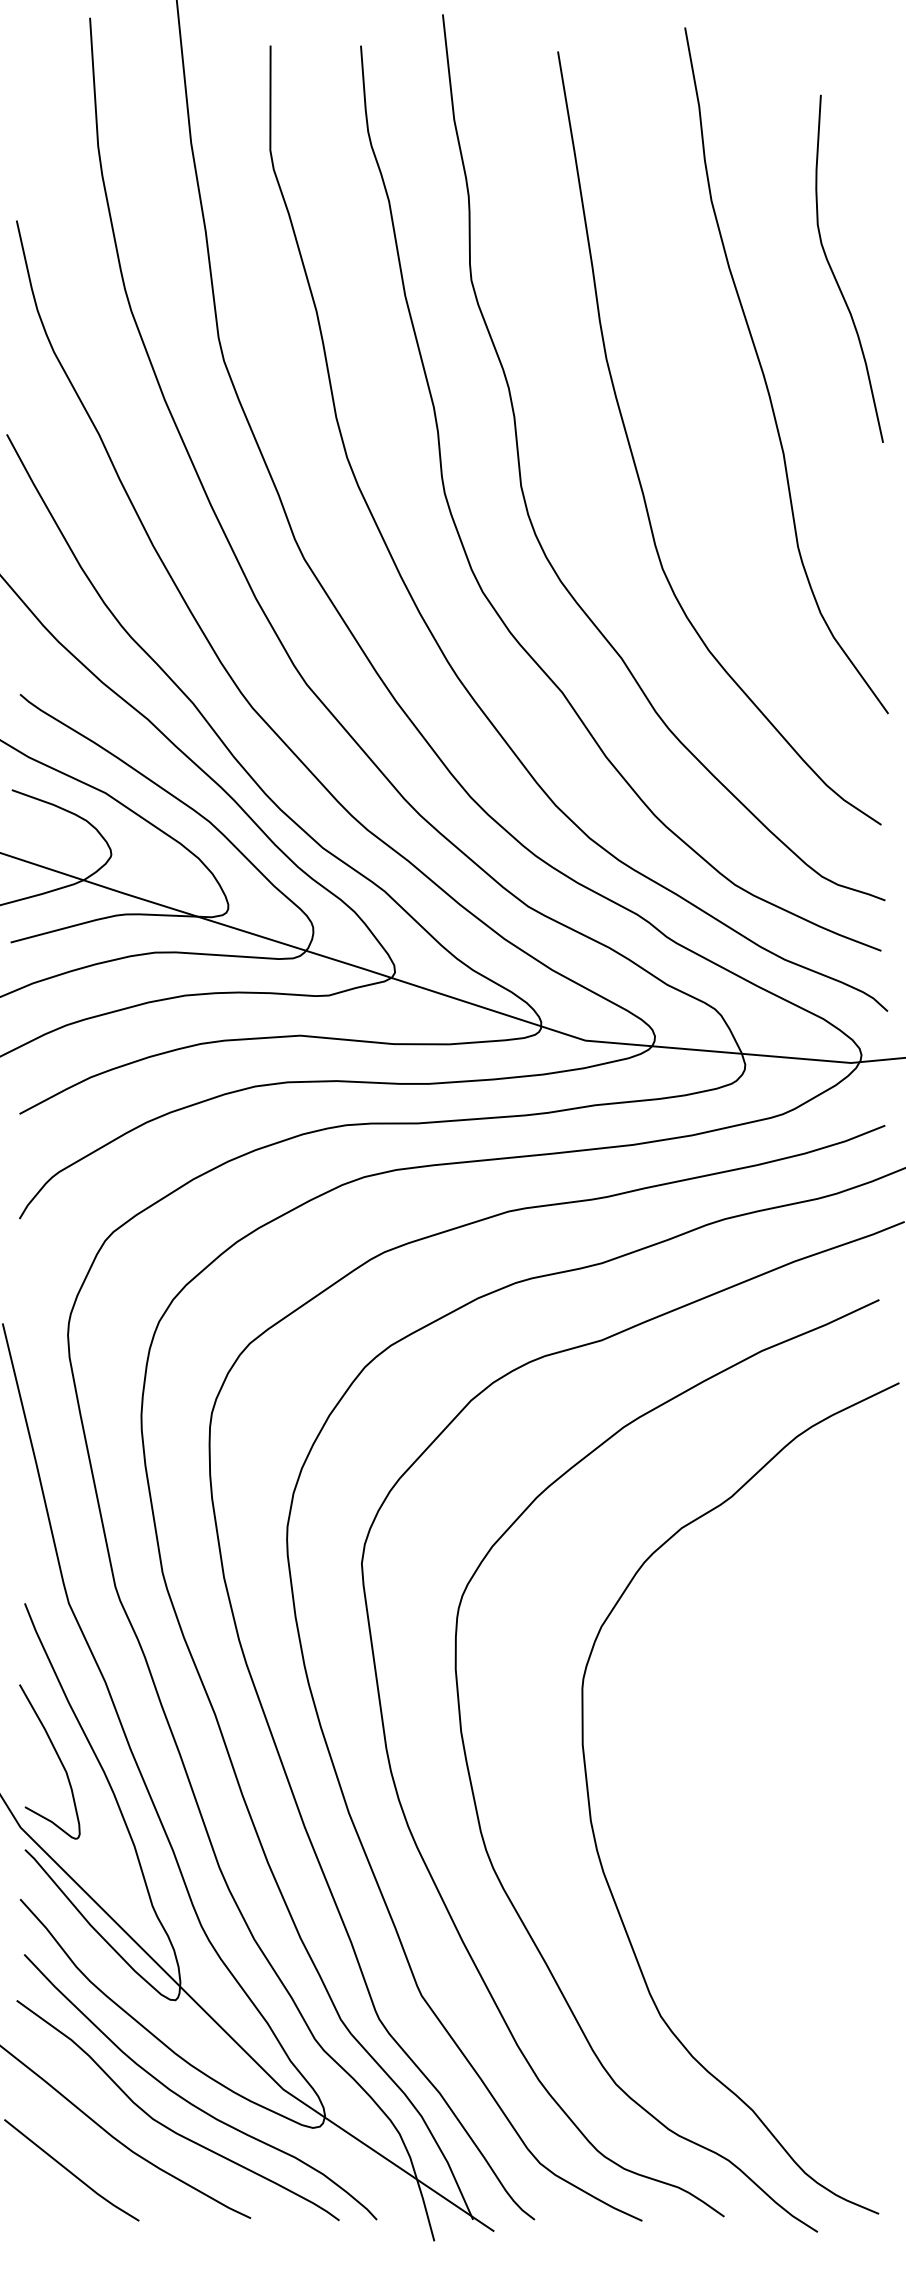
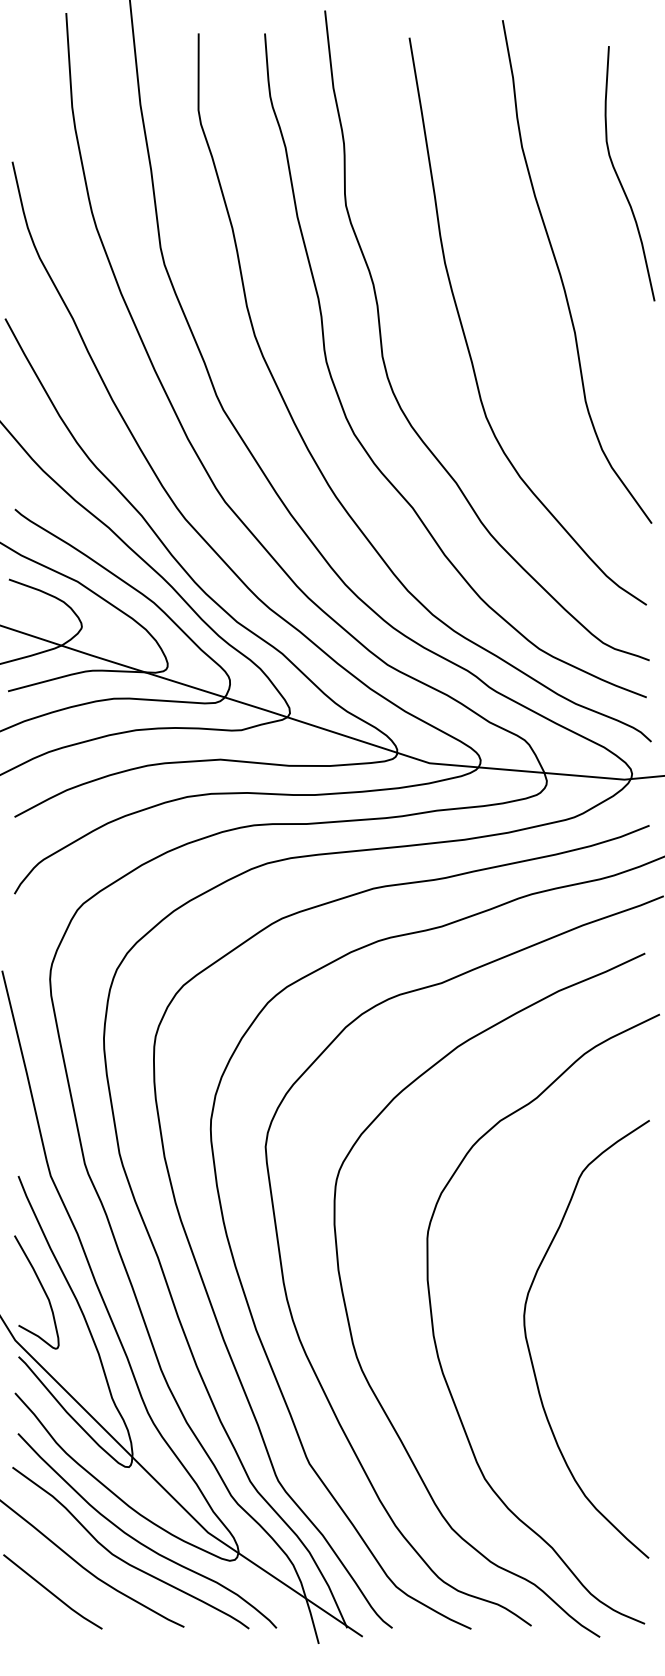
curve: (834, 273) -> (618, 177), moved
curve: (723, 1846) -> (530, 1354), added

